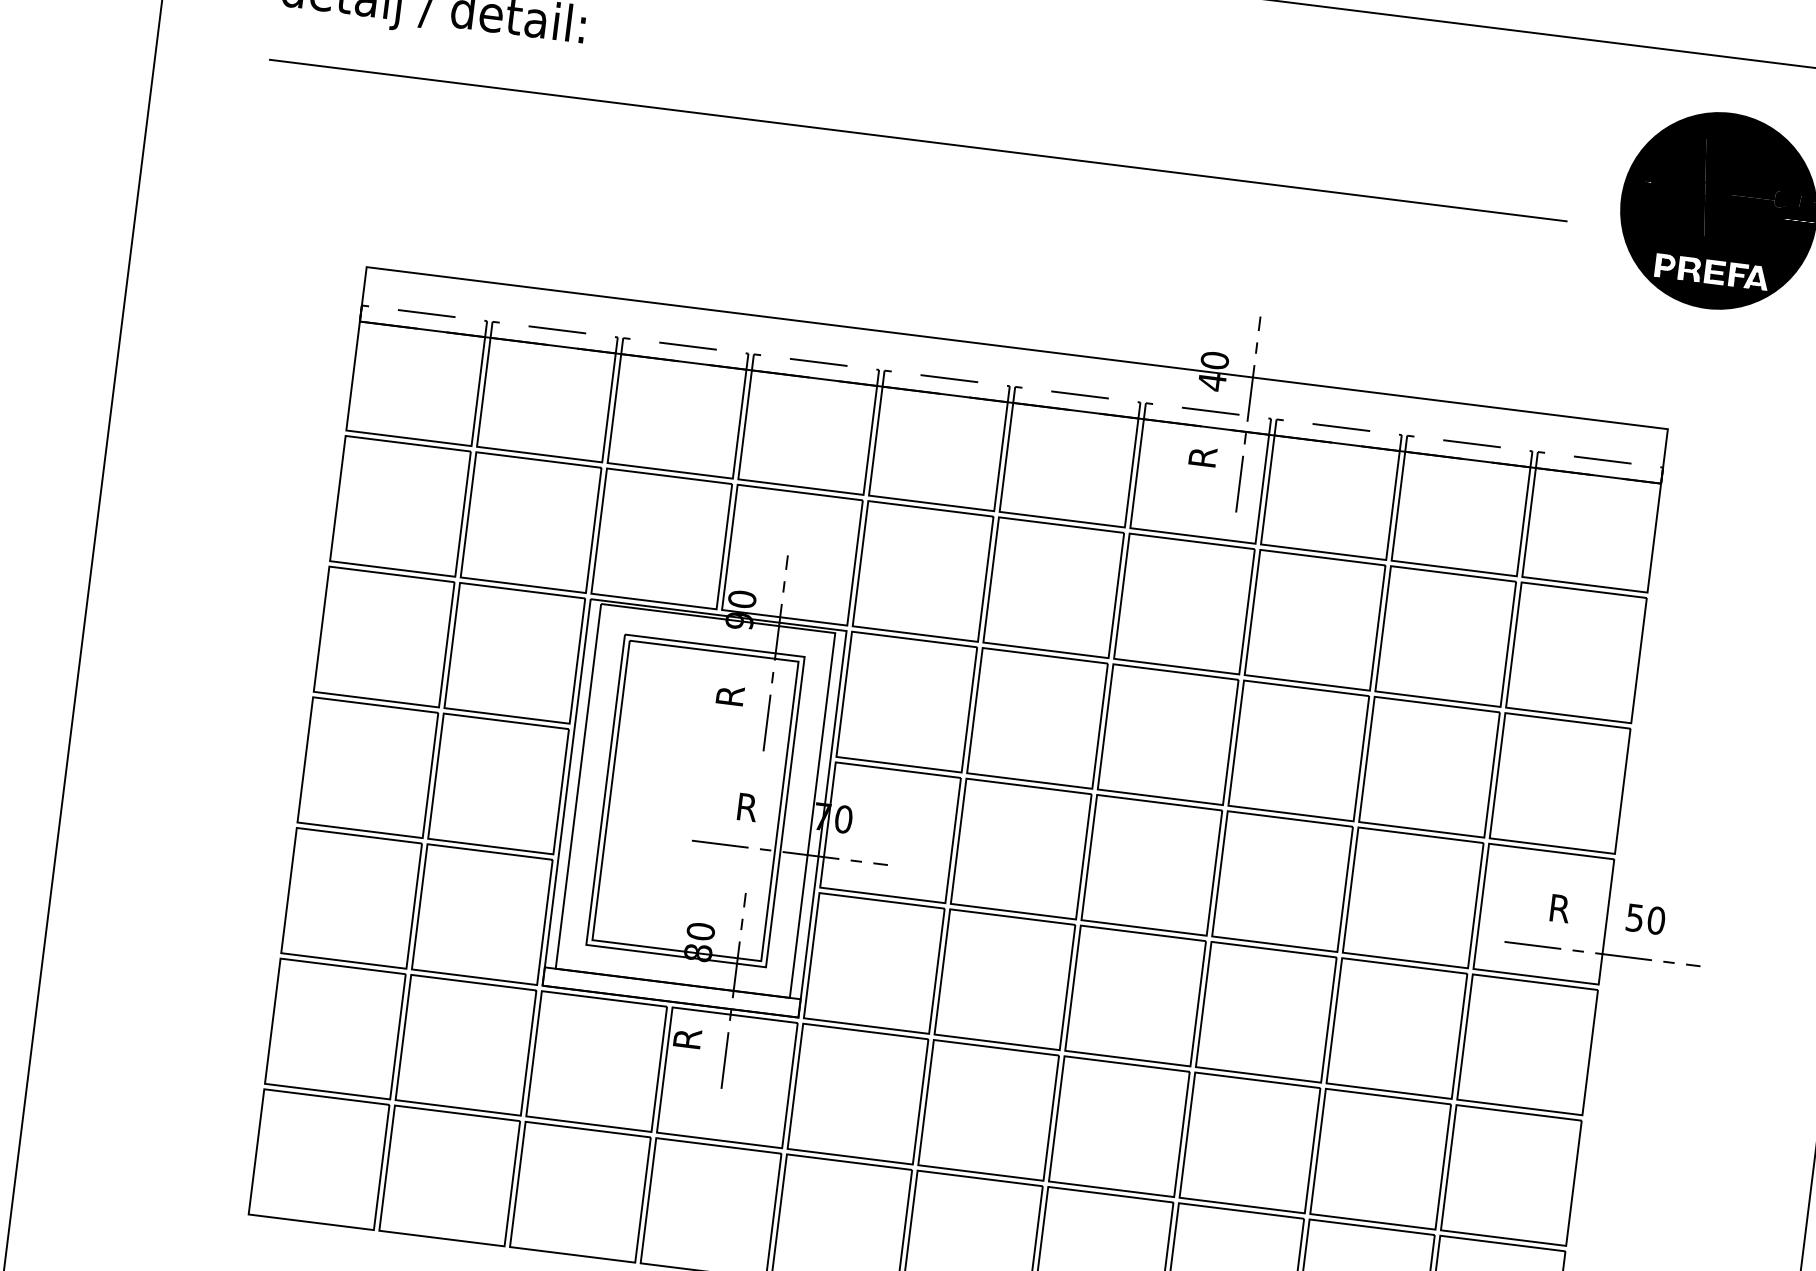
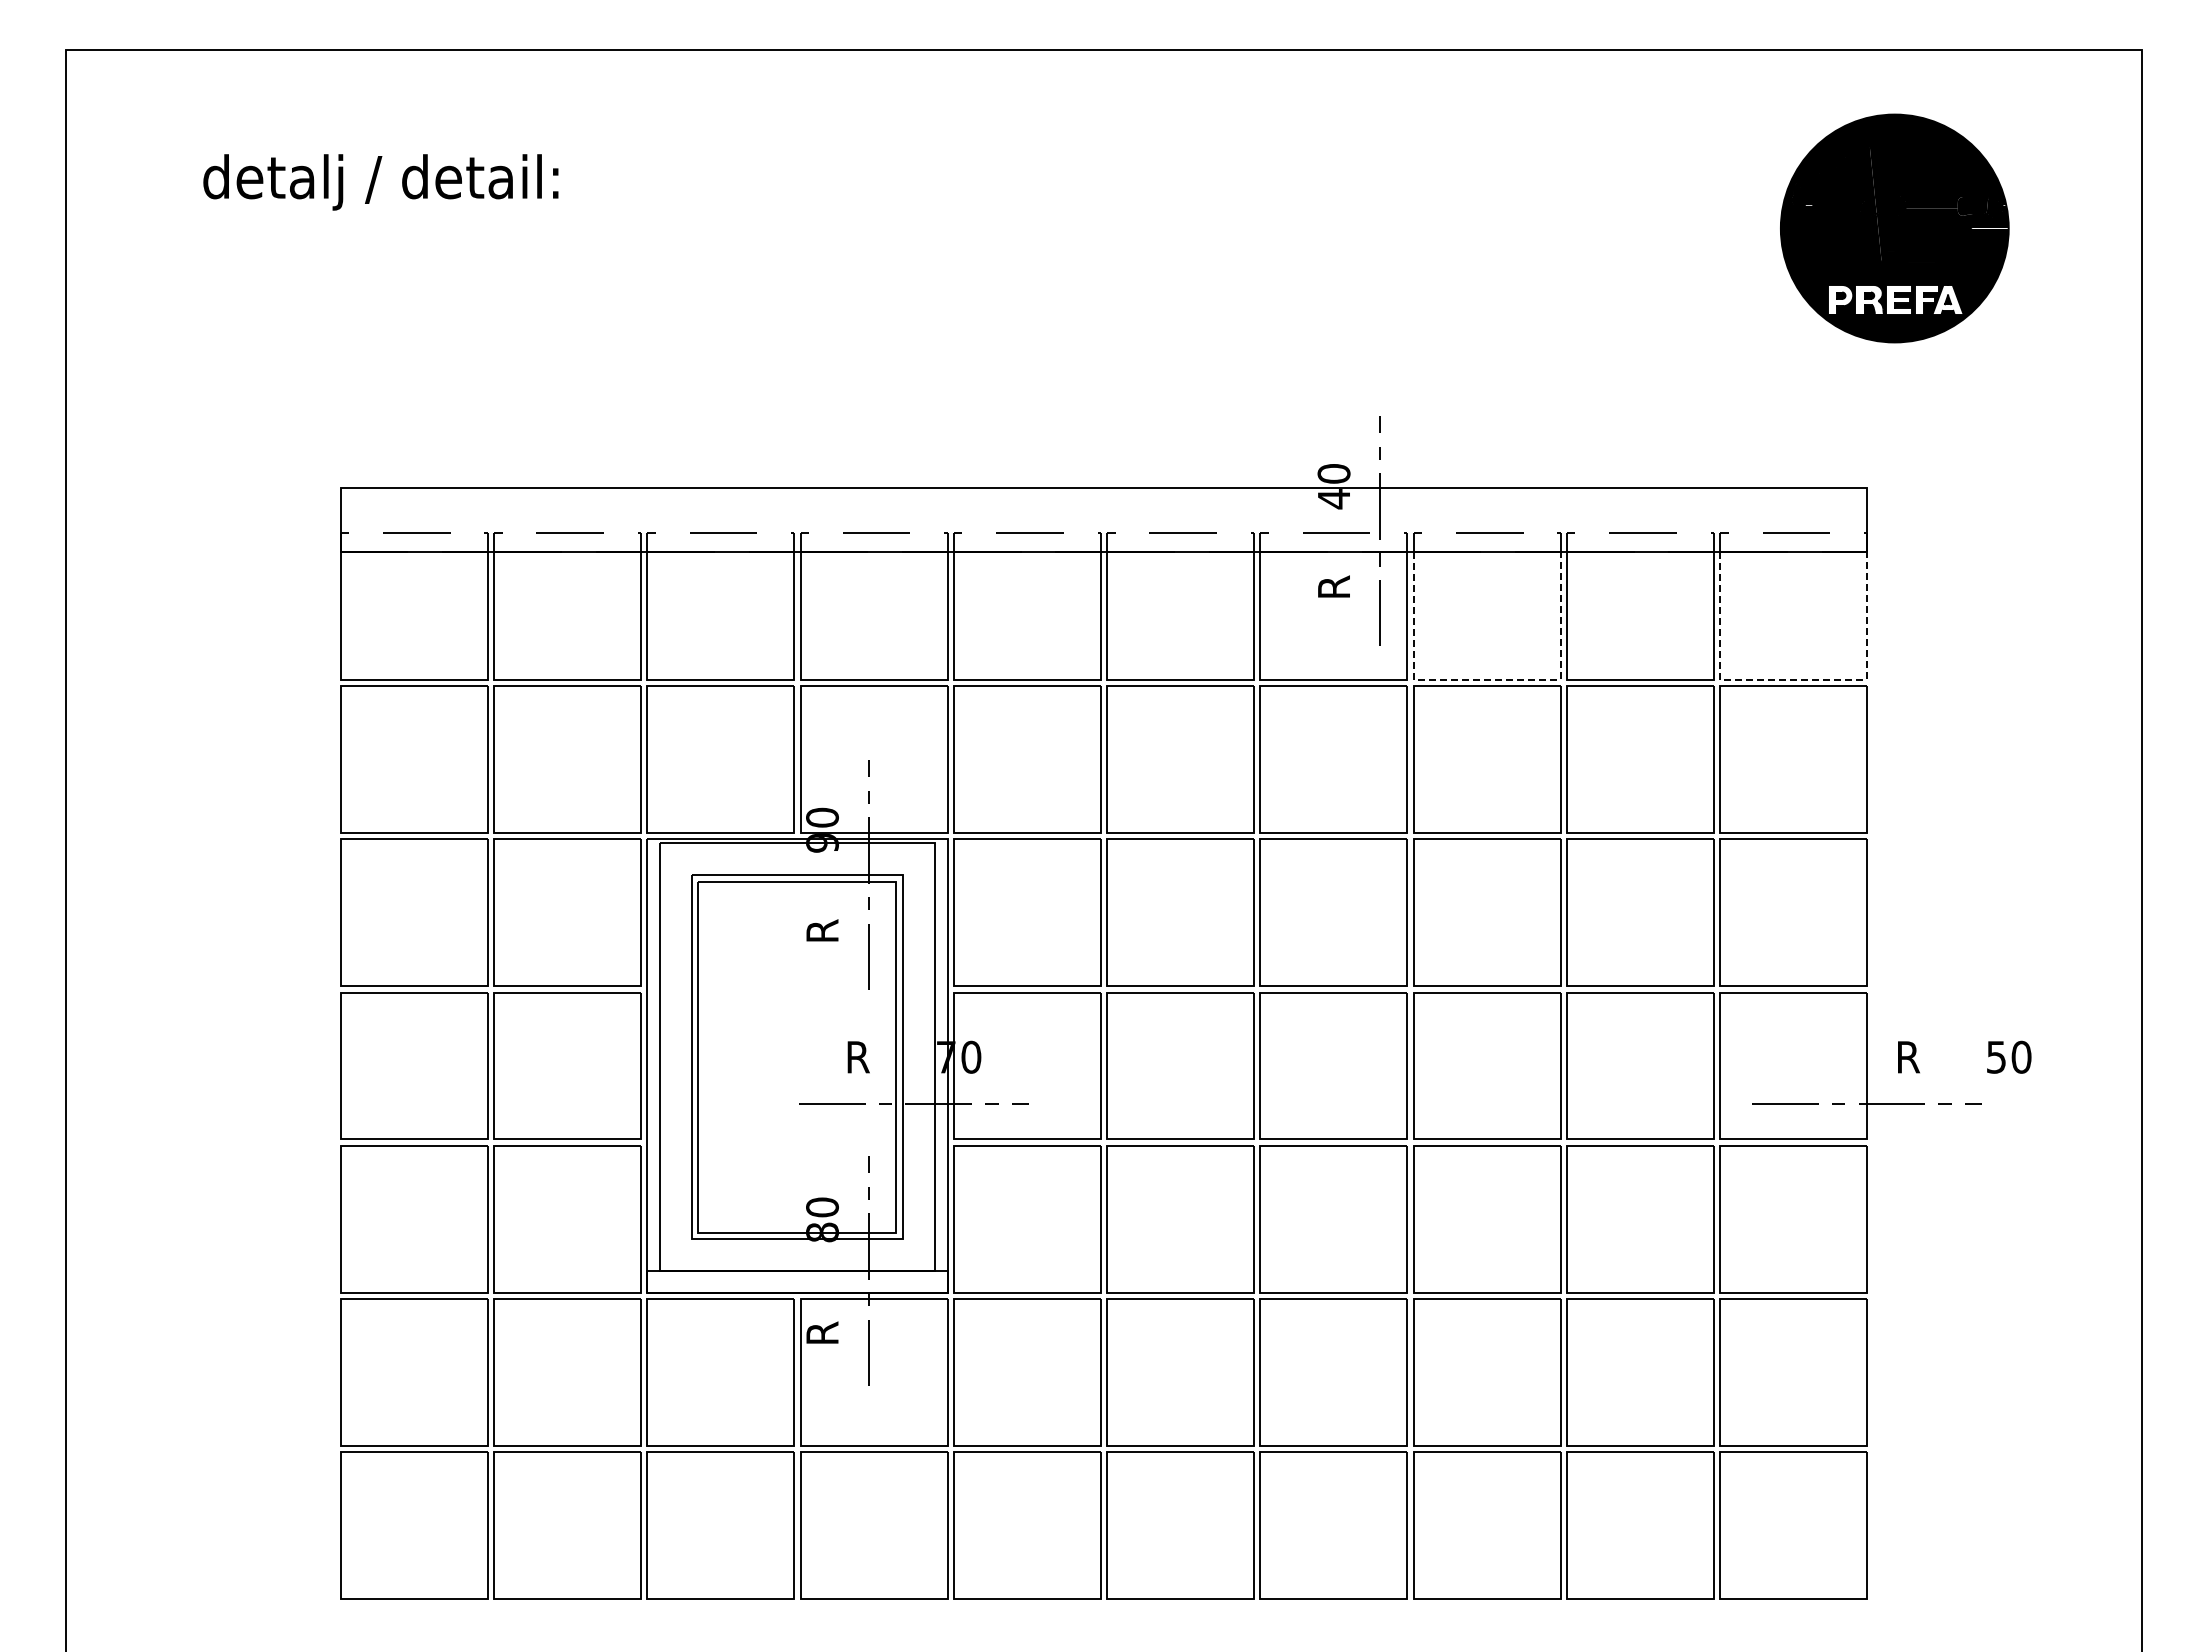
line: (918, 140) -> (959, 262), removed
line: (1323, 552) -> (1487, 679), solid -> dashed
line: (1593, 585) -> (1803, 679), solid -> dashed
text: (1607, 913) -> (1964, 1056), moved

